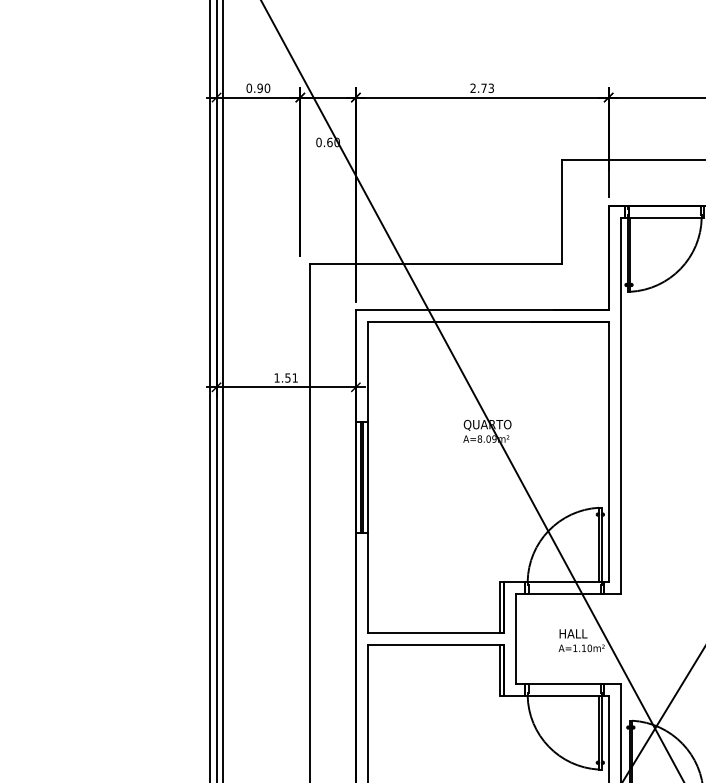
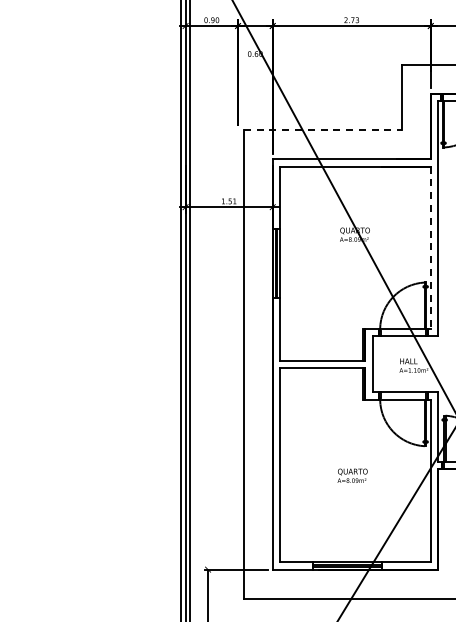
line: (437, 264) -> (323, 130), solid -> dashed
line: (608, 453) -> (430, 248), solid -> dashed

